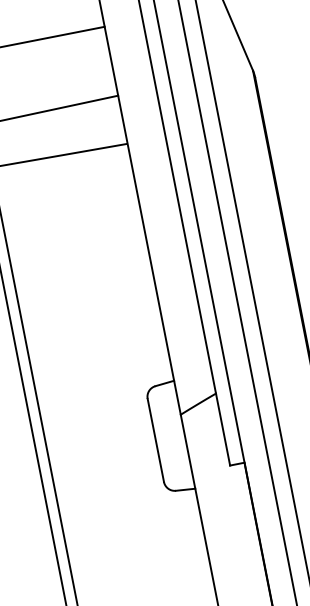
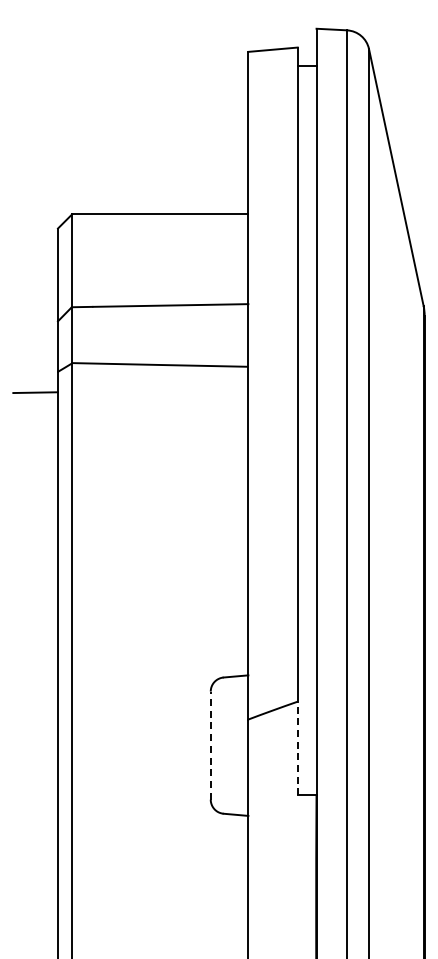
line: (222, 429) -> (297, 748), solid -> dashed
line: (155, 440) -> (210, 745), solid -> dashed

